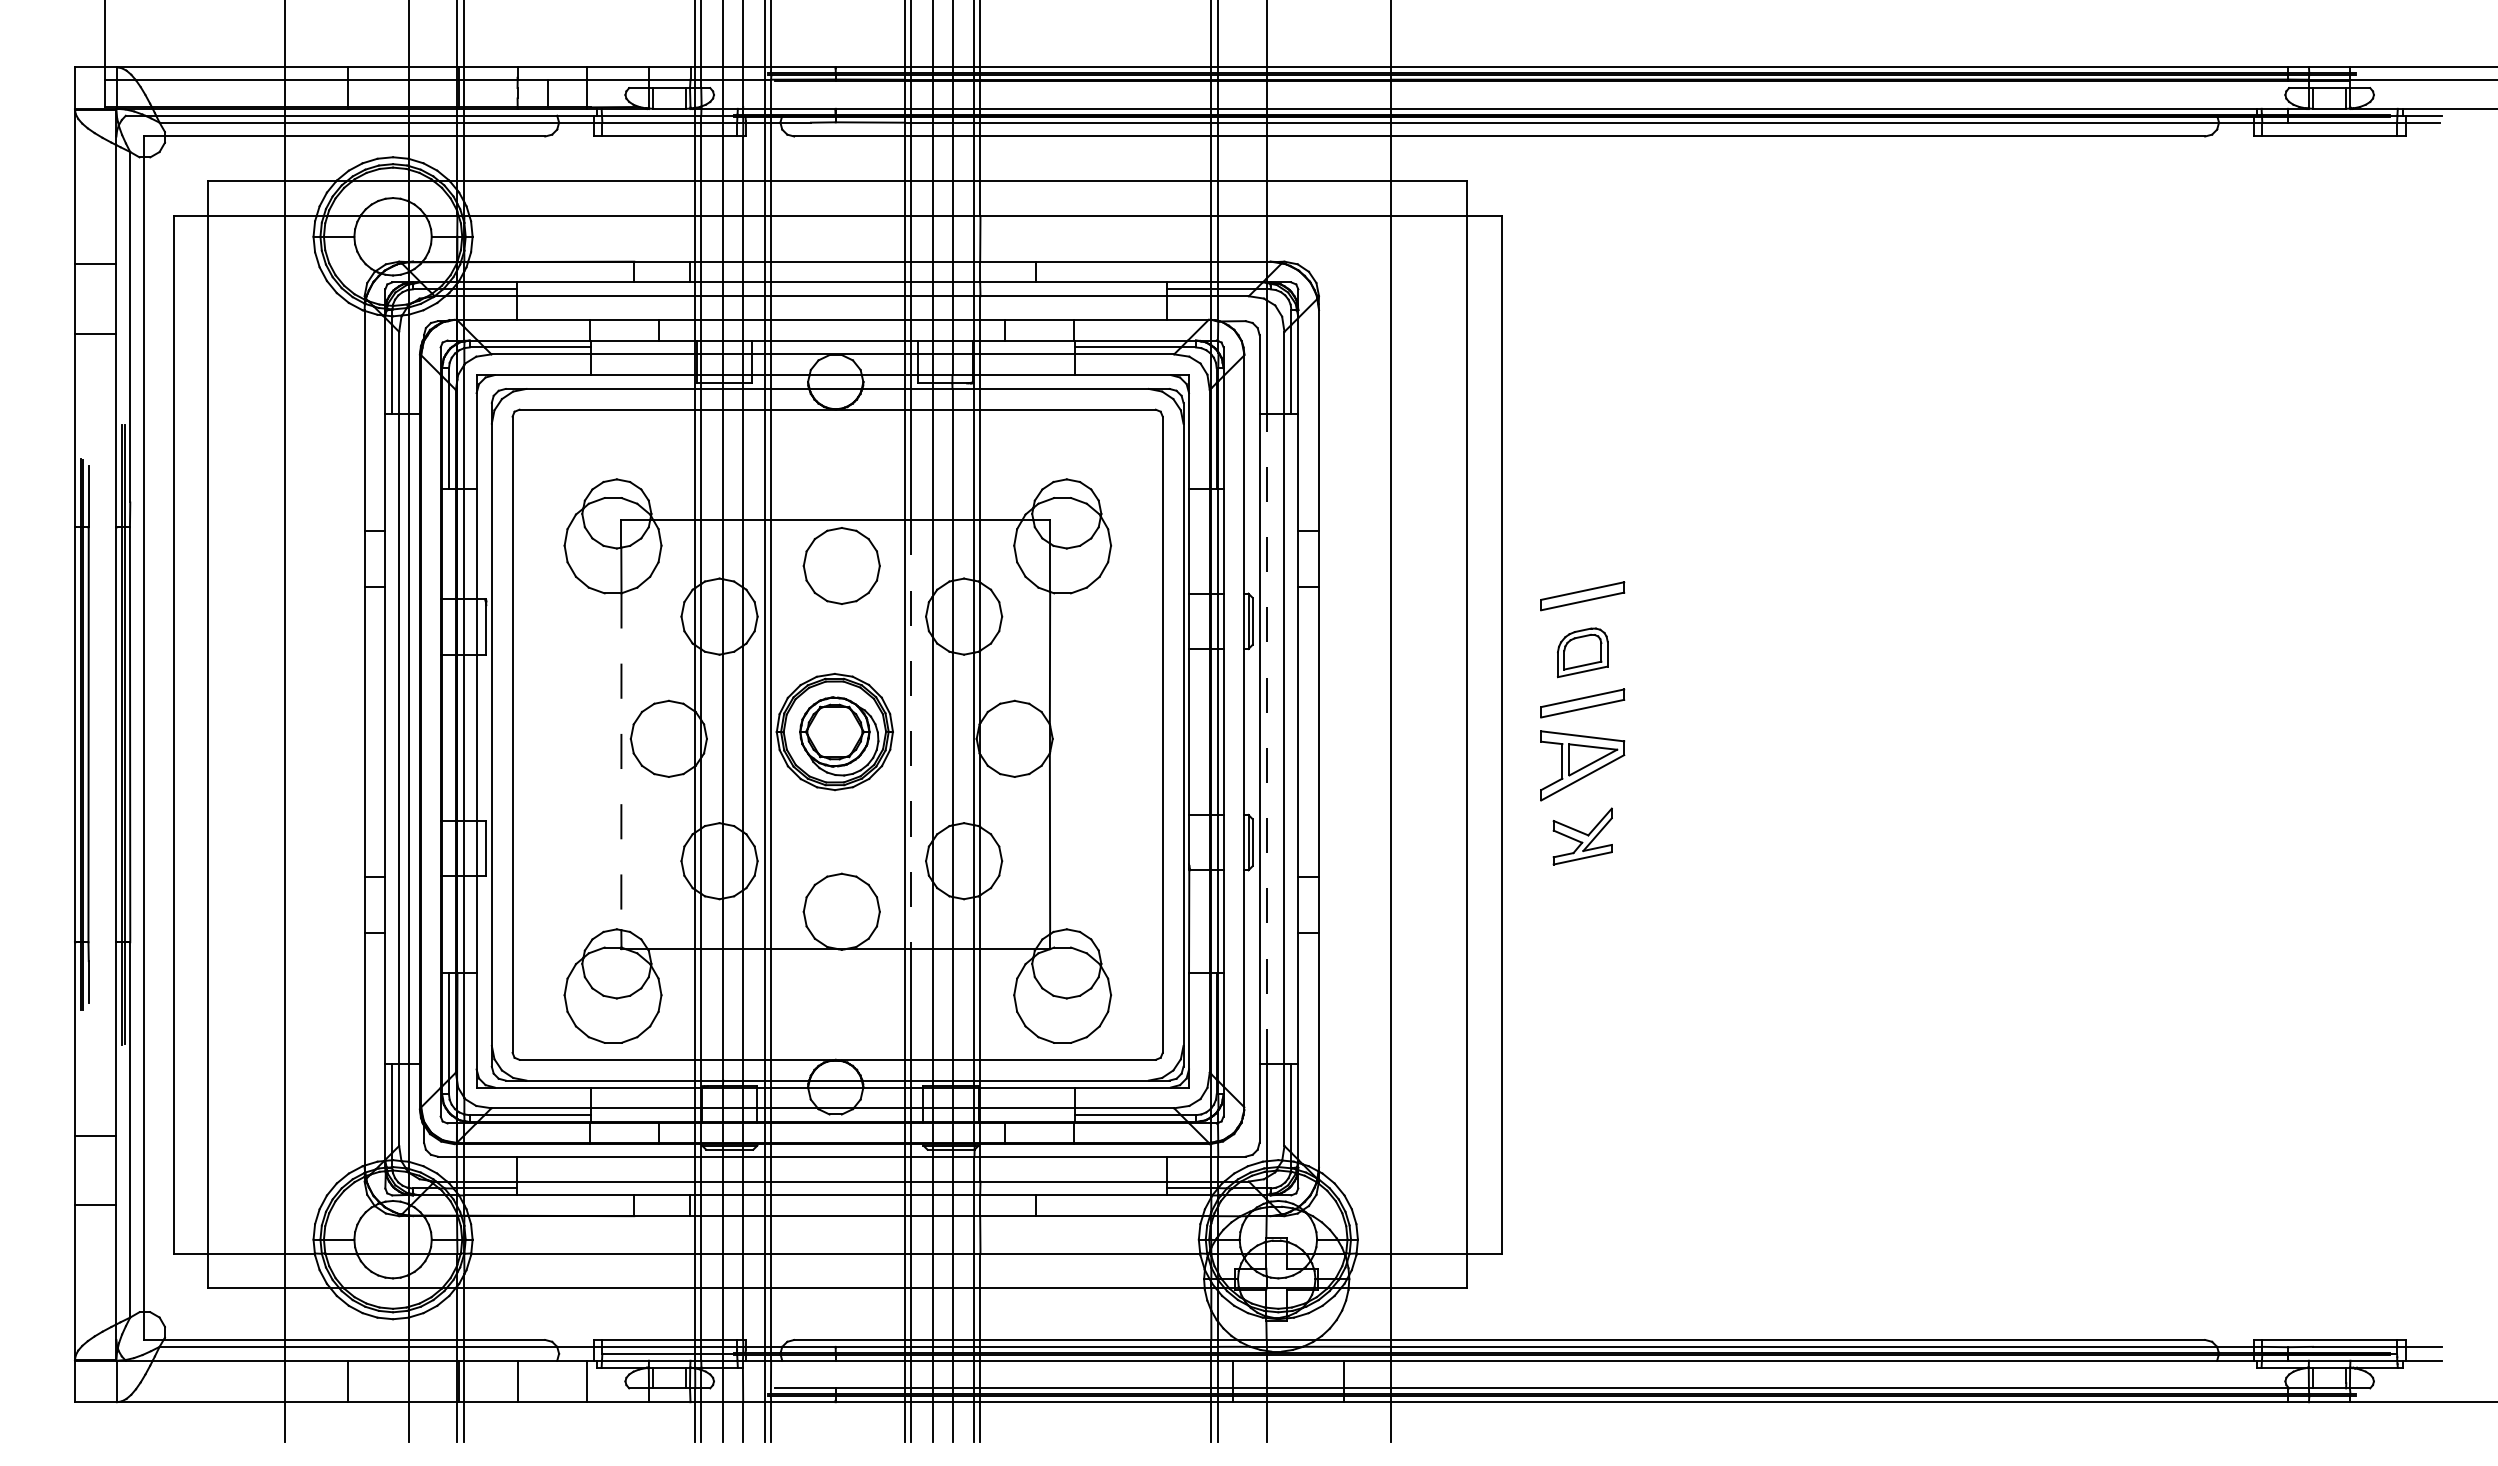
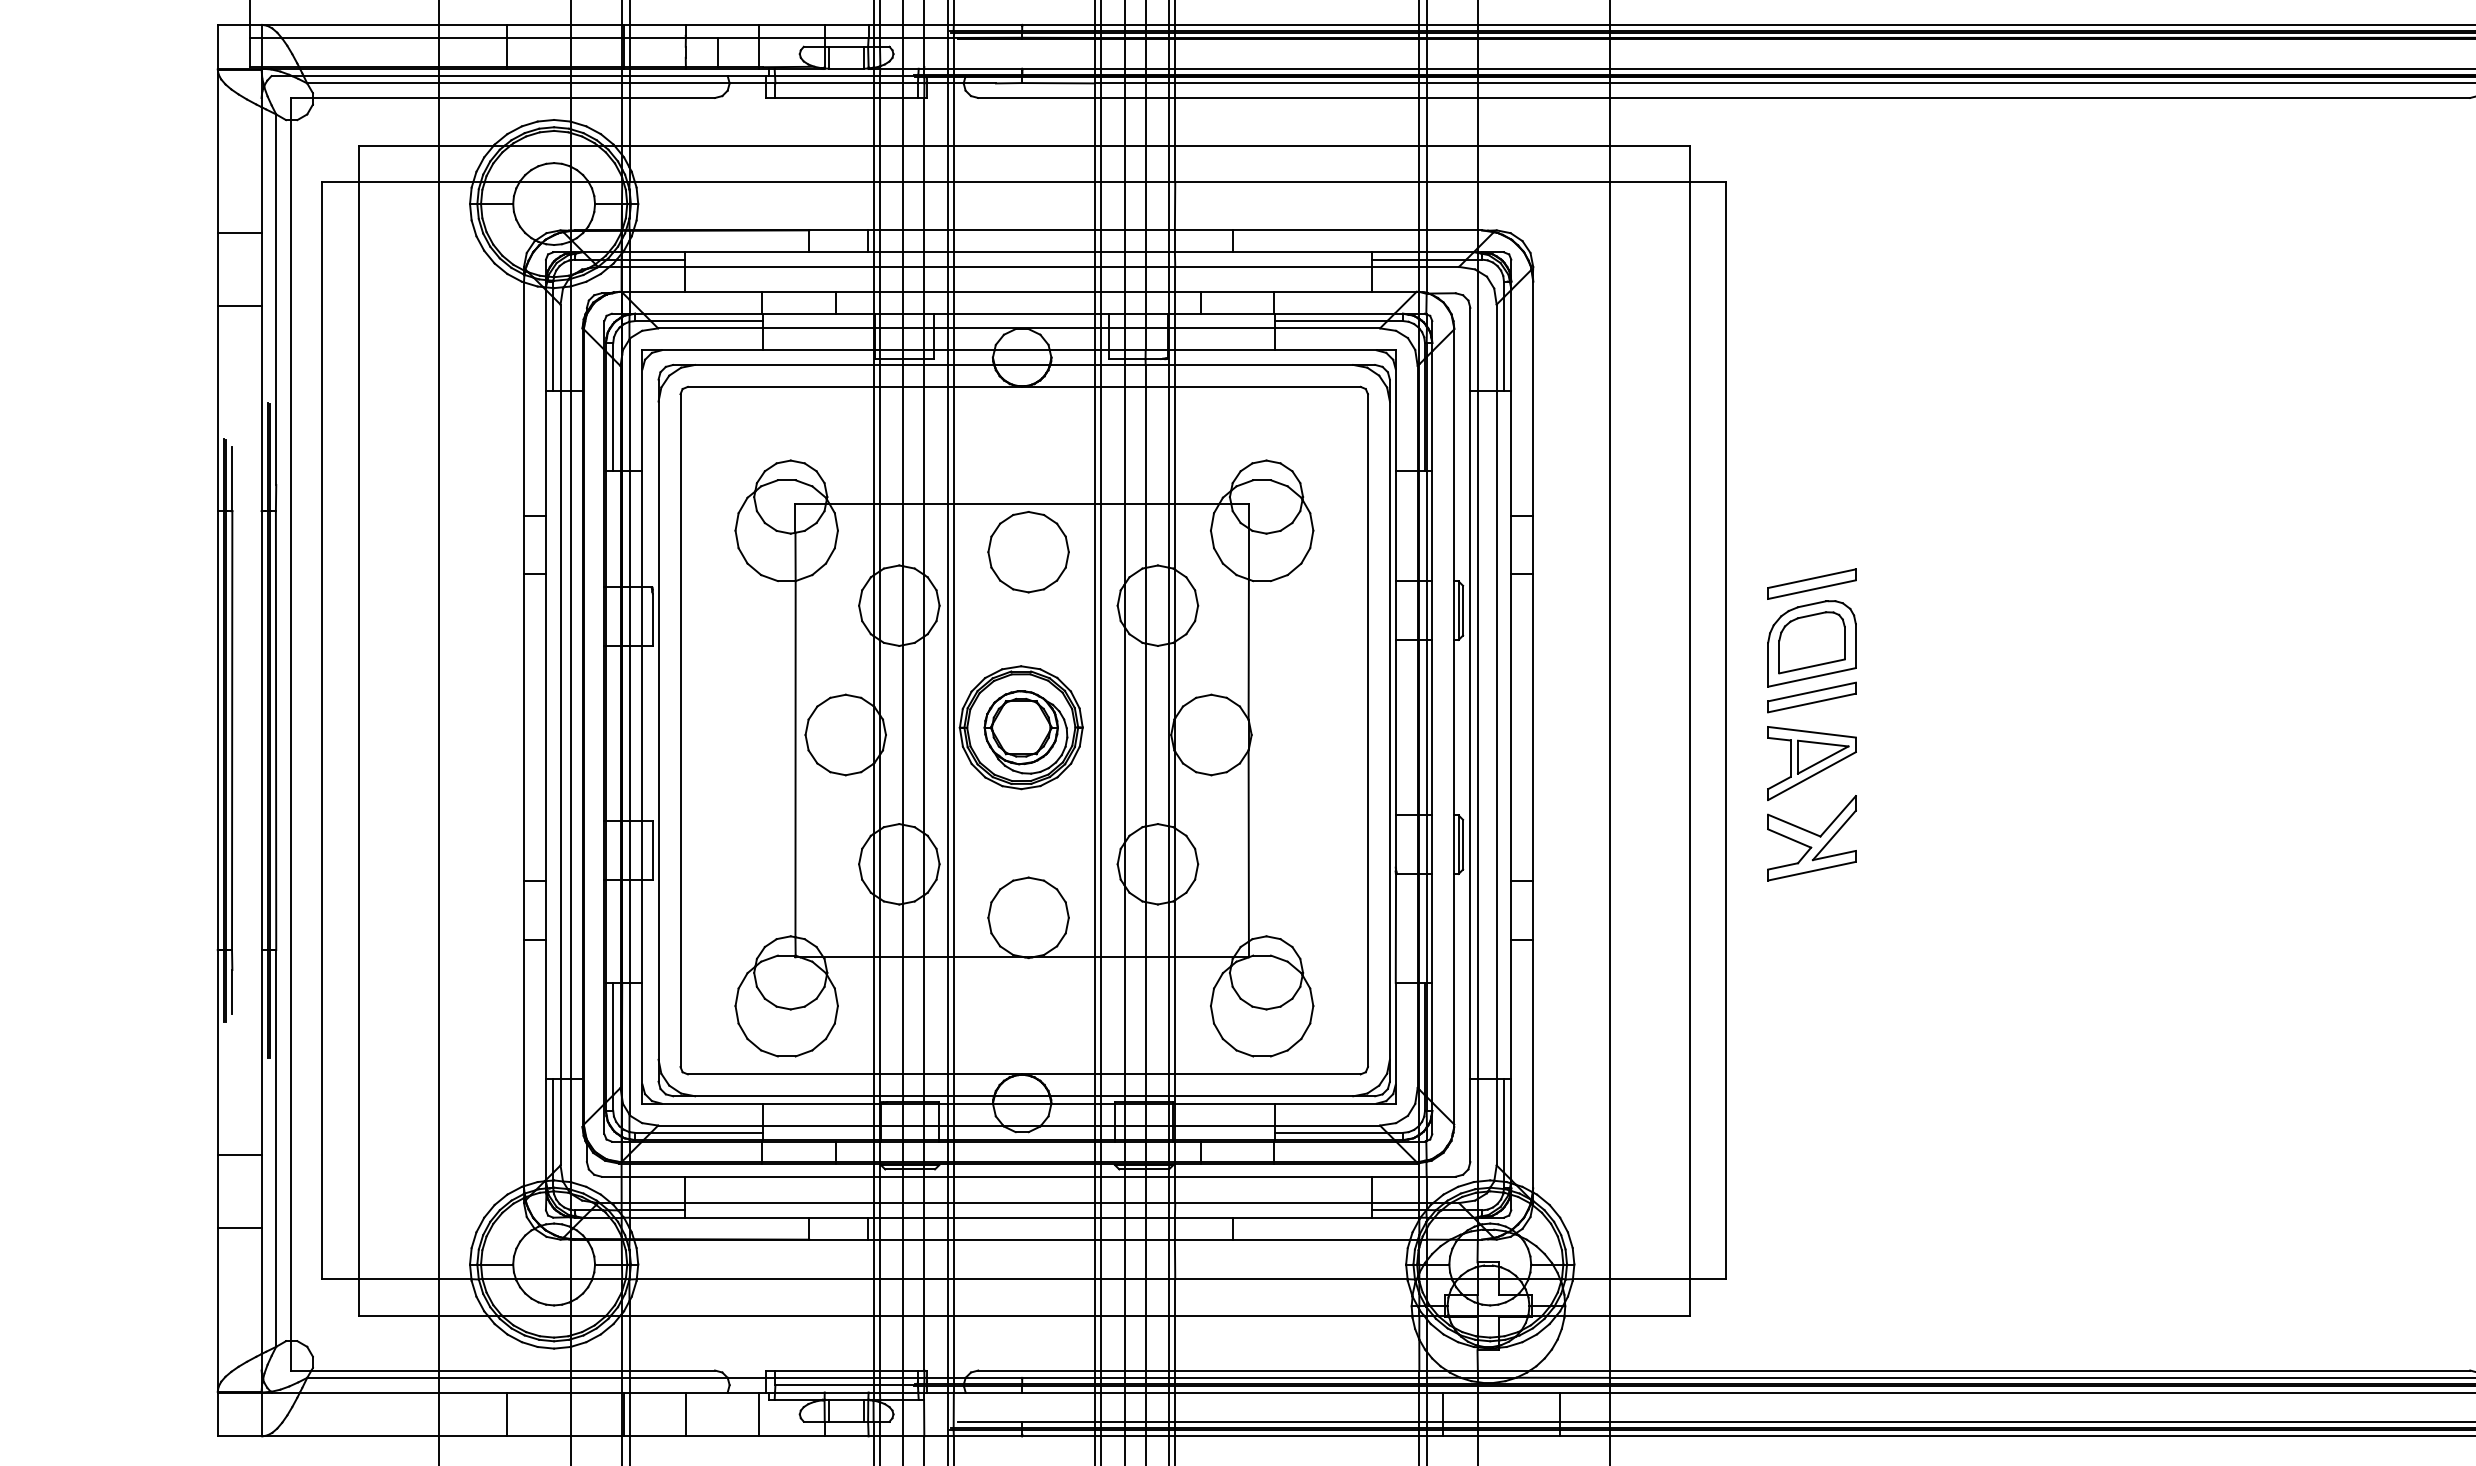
part: (1582, 652) -> (1811, 643), size x1.67
line: (910, 735) -> (1101, 731), dashed -> solid
line: (1266, 738) -> (1477, 734), dashed -> solid
line: (621, 762) -> (795, 759), dashed -> solid
part: (1582, 836) -> (1811, 838), size x1.43

